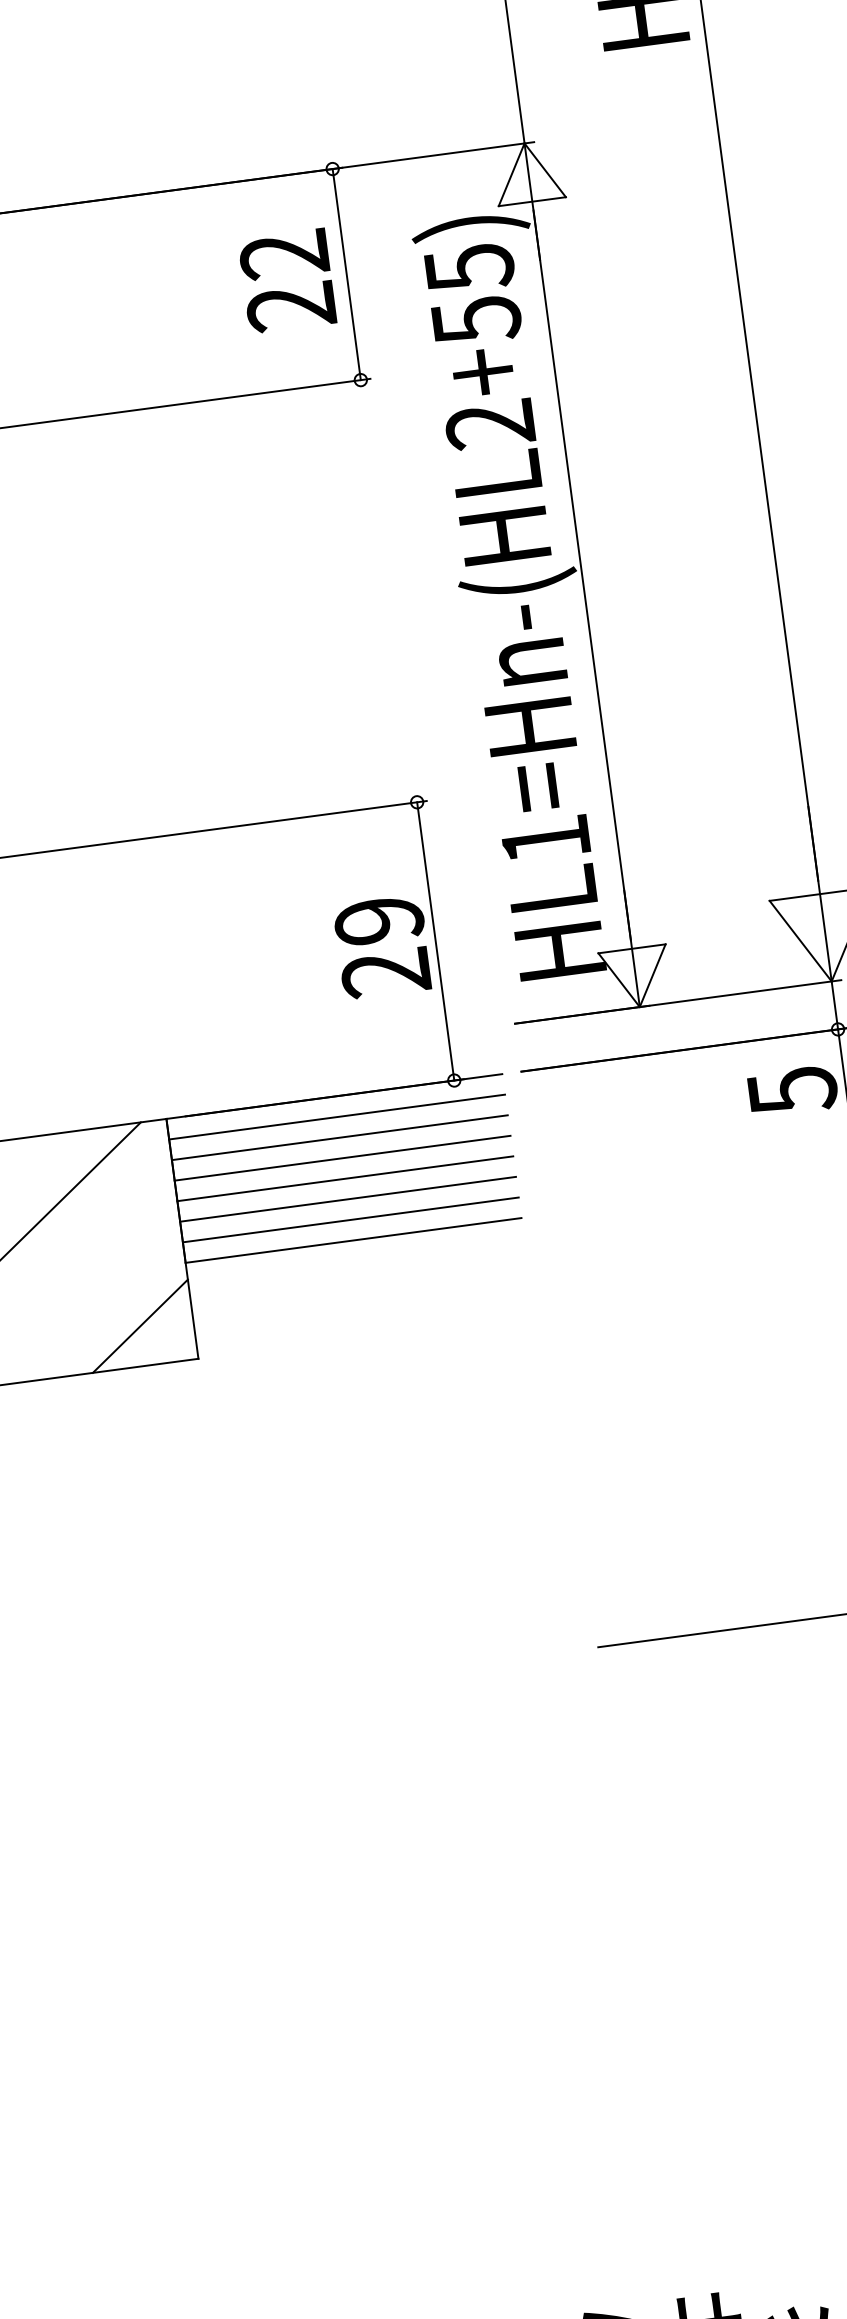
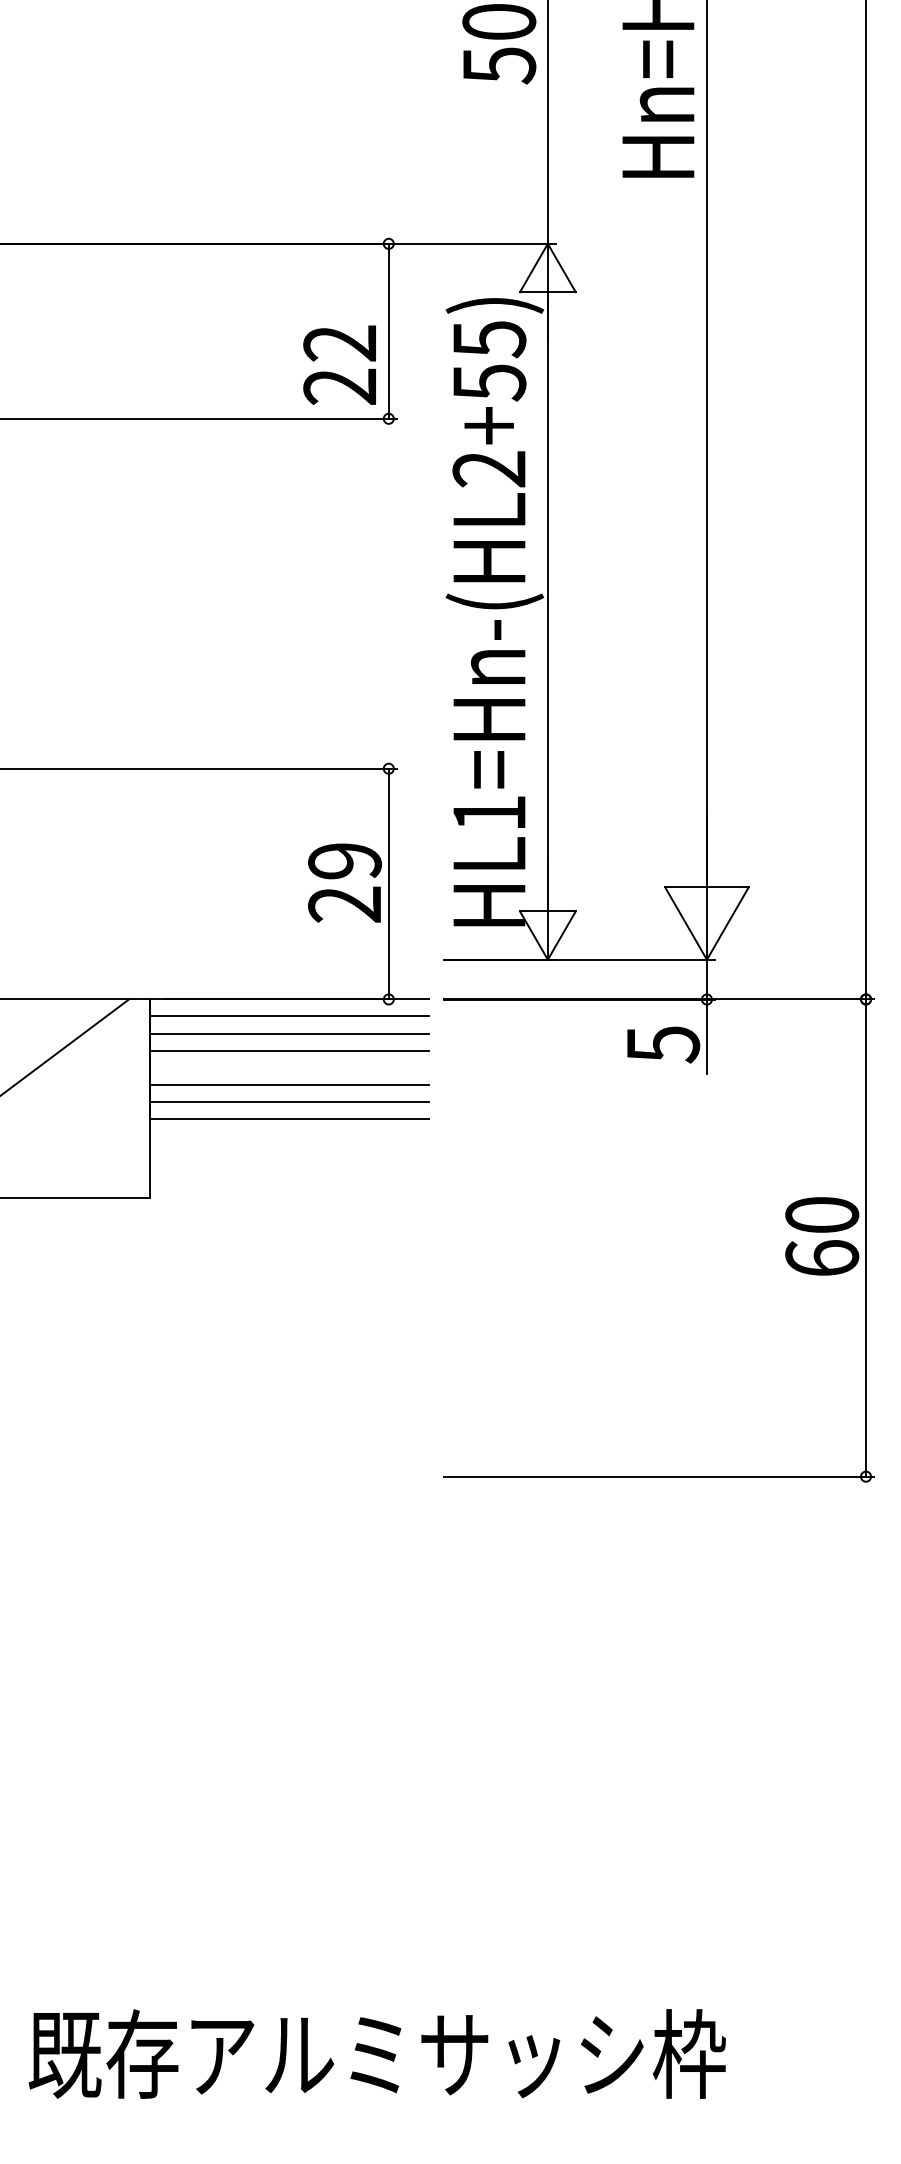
text: (286, 280) -> (339, 364), moved
line: (345, 1178) -> (289, 1067), removed
line: (140, 1326) -> (106, 1165), removed

